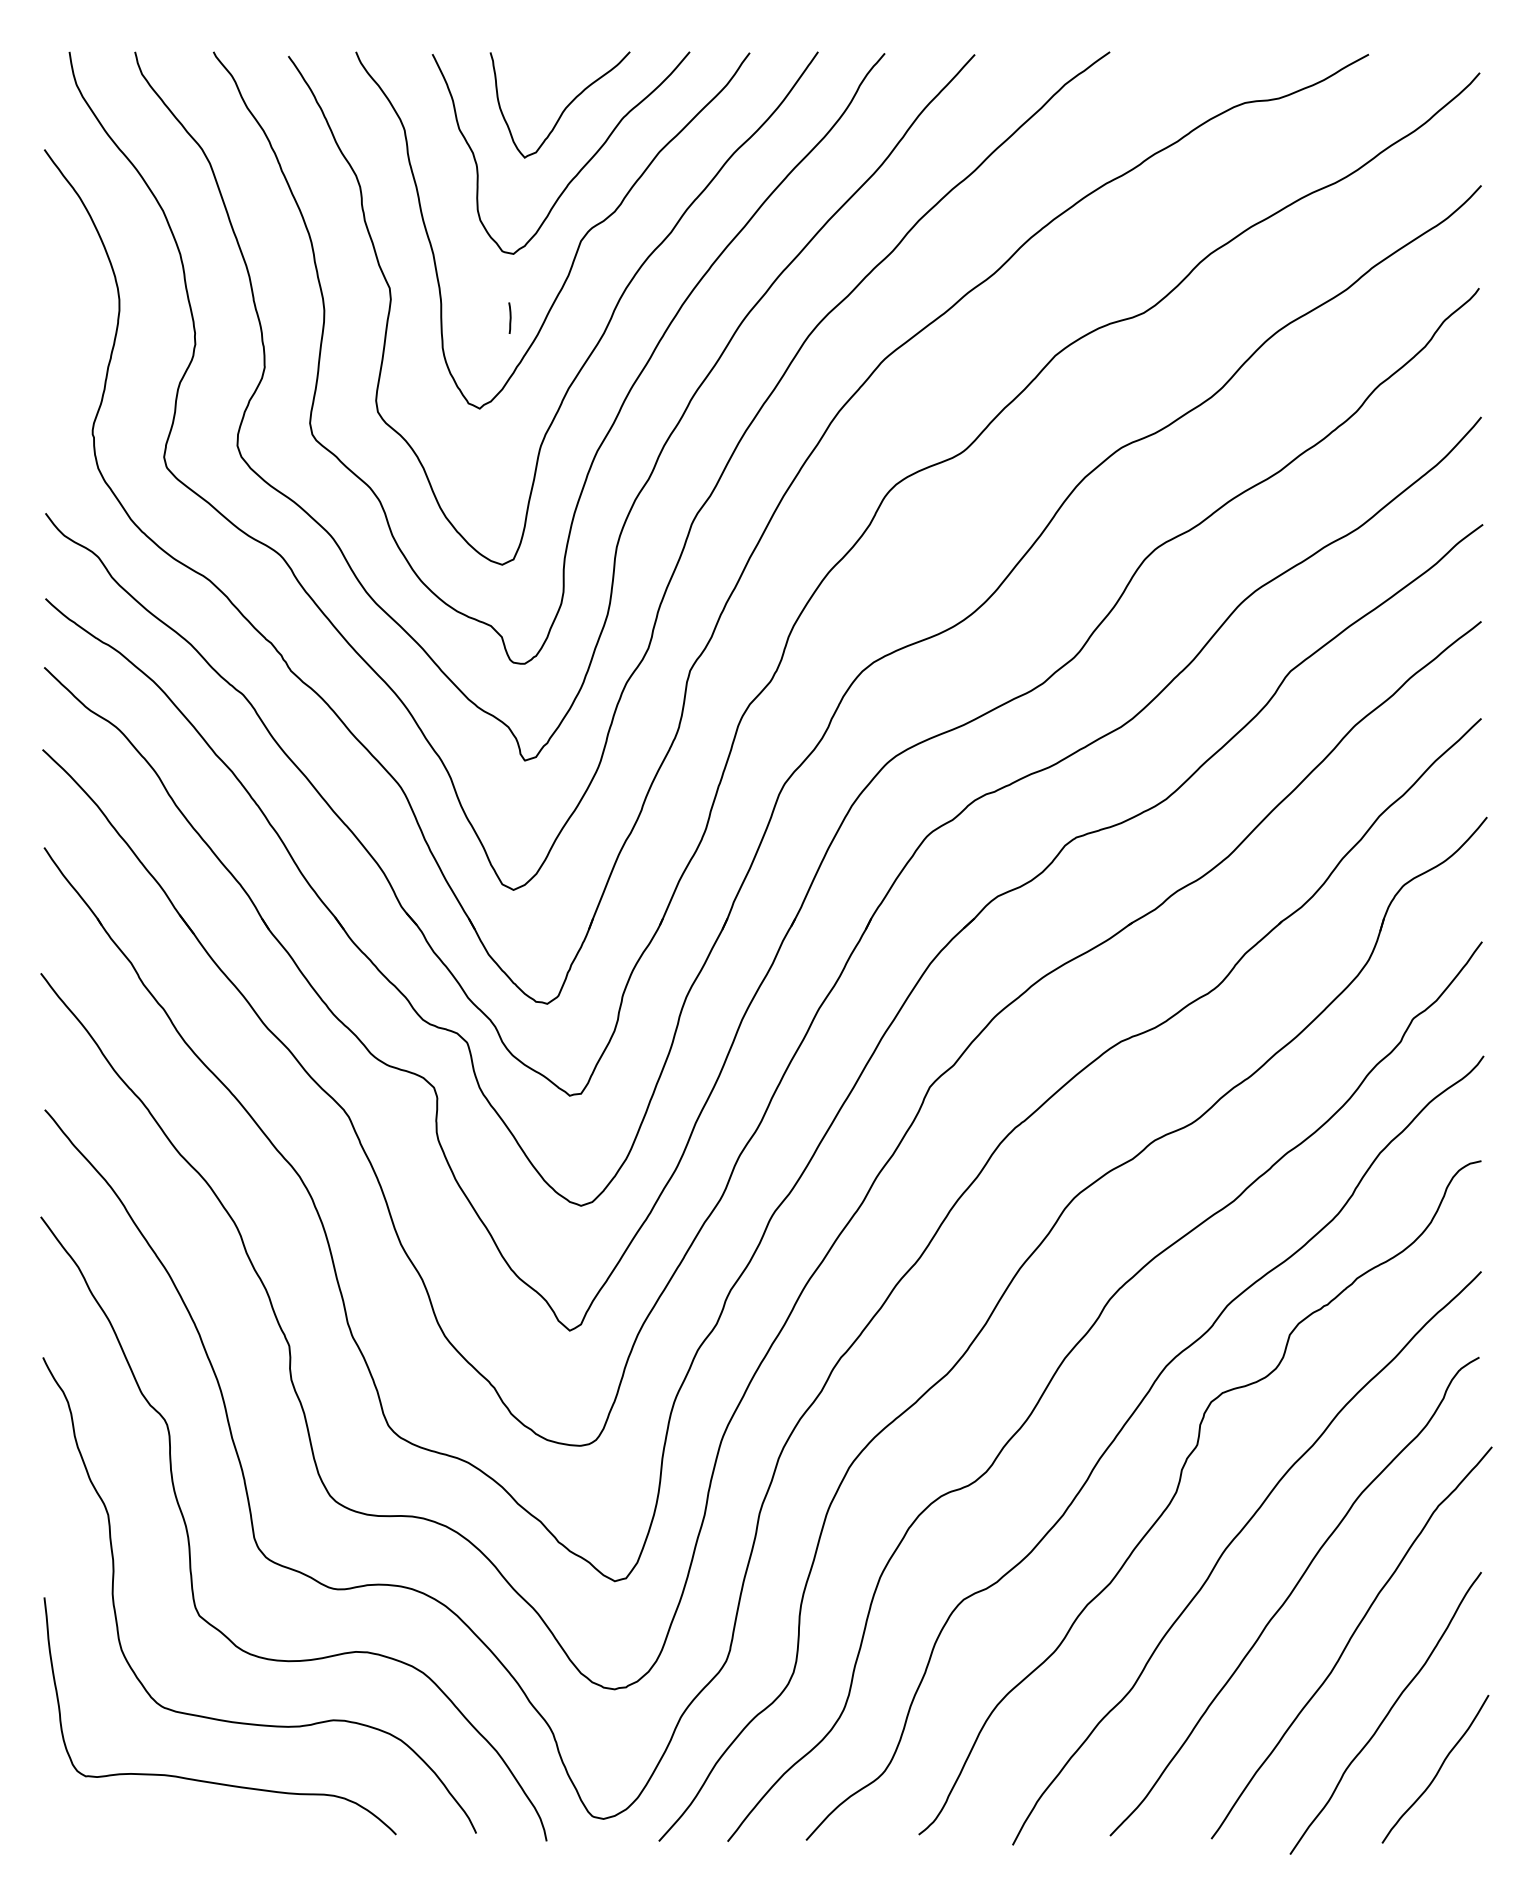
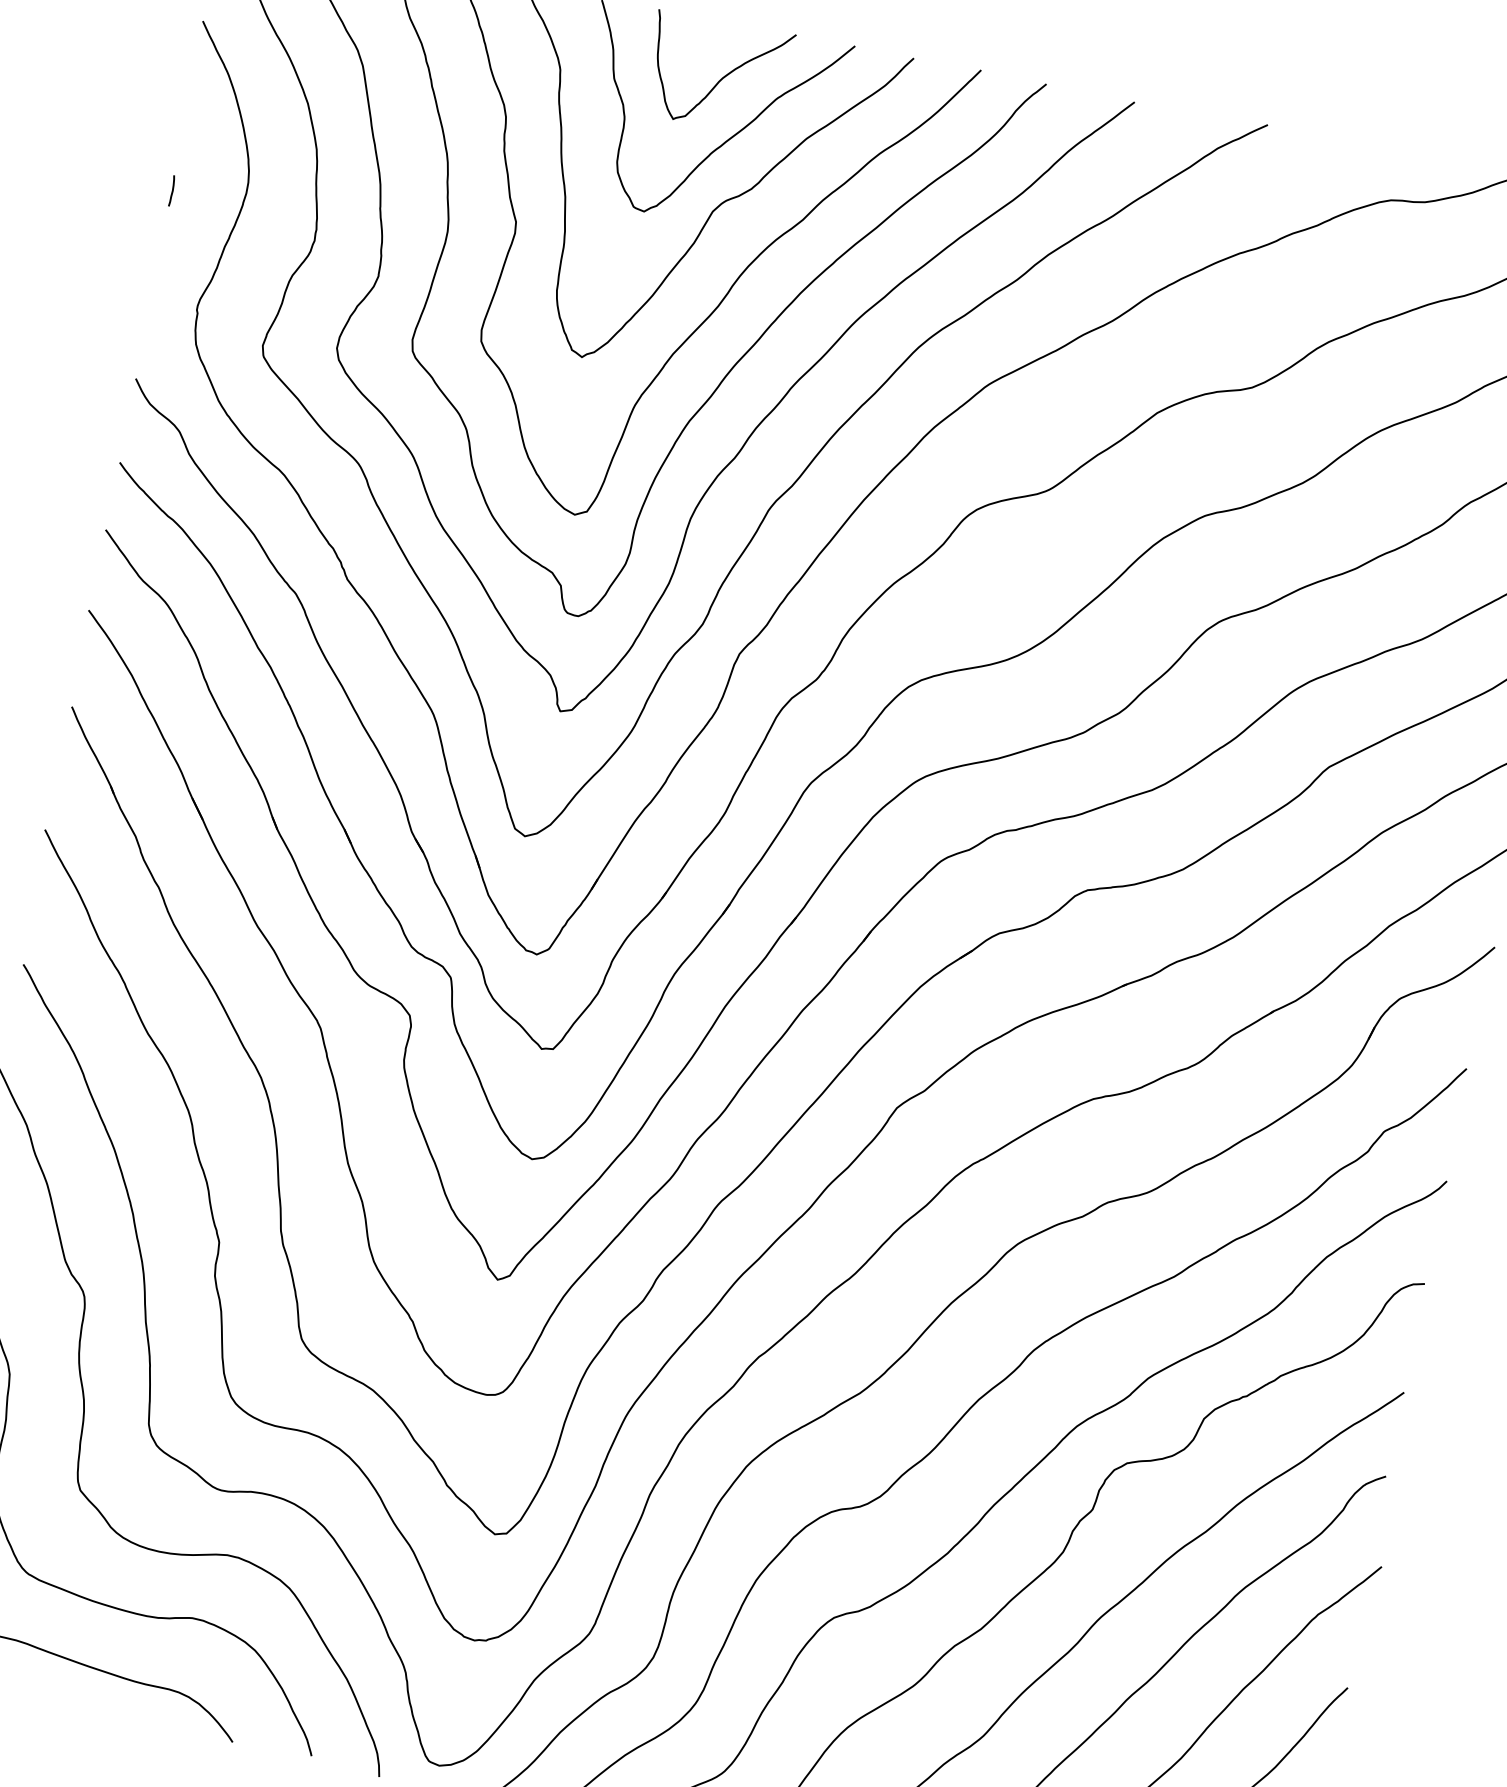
line: (509, 317) -> (171, 190), moved

